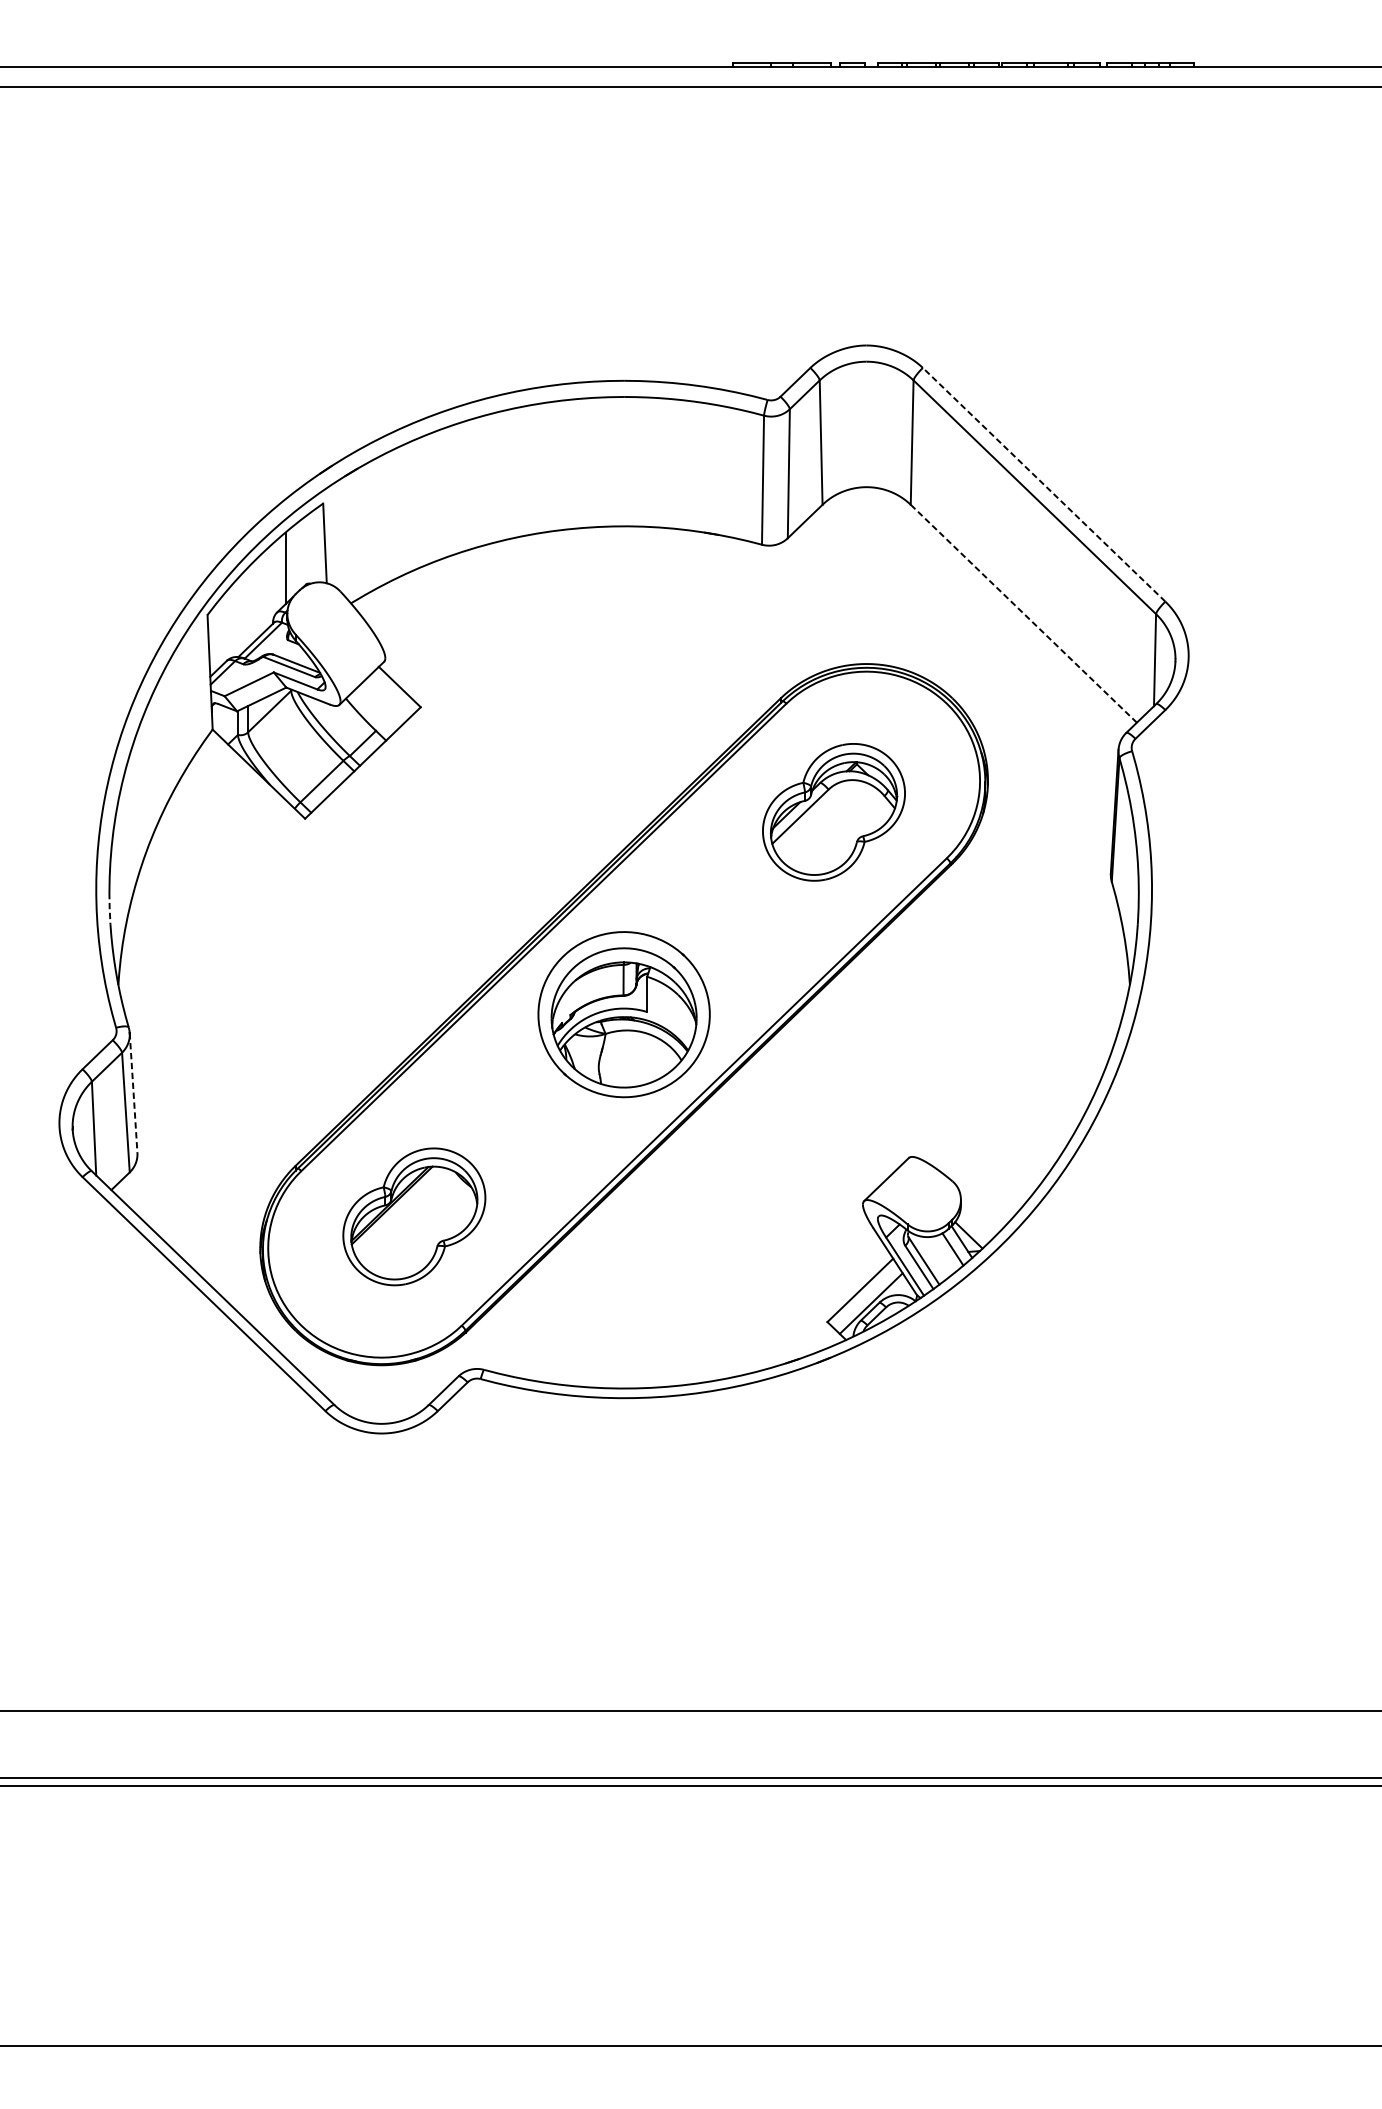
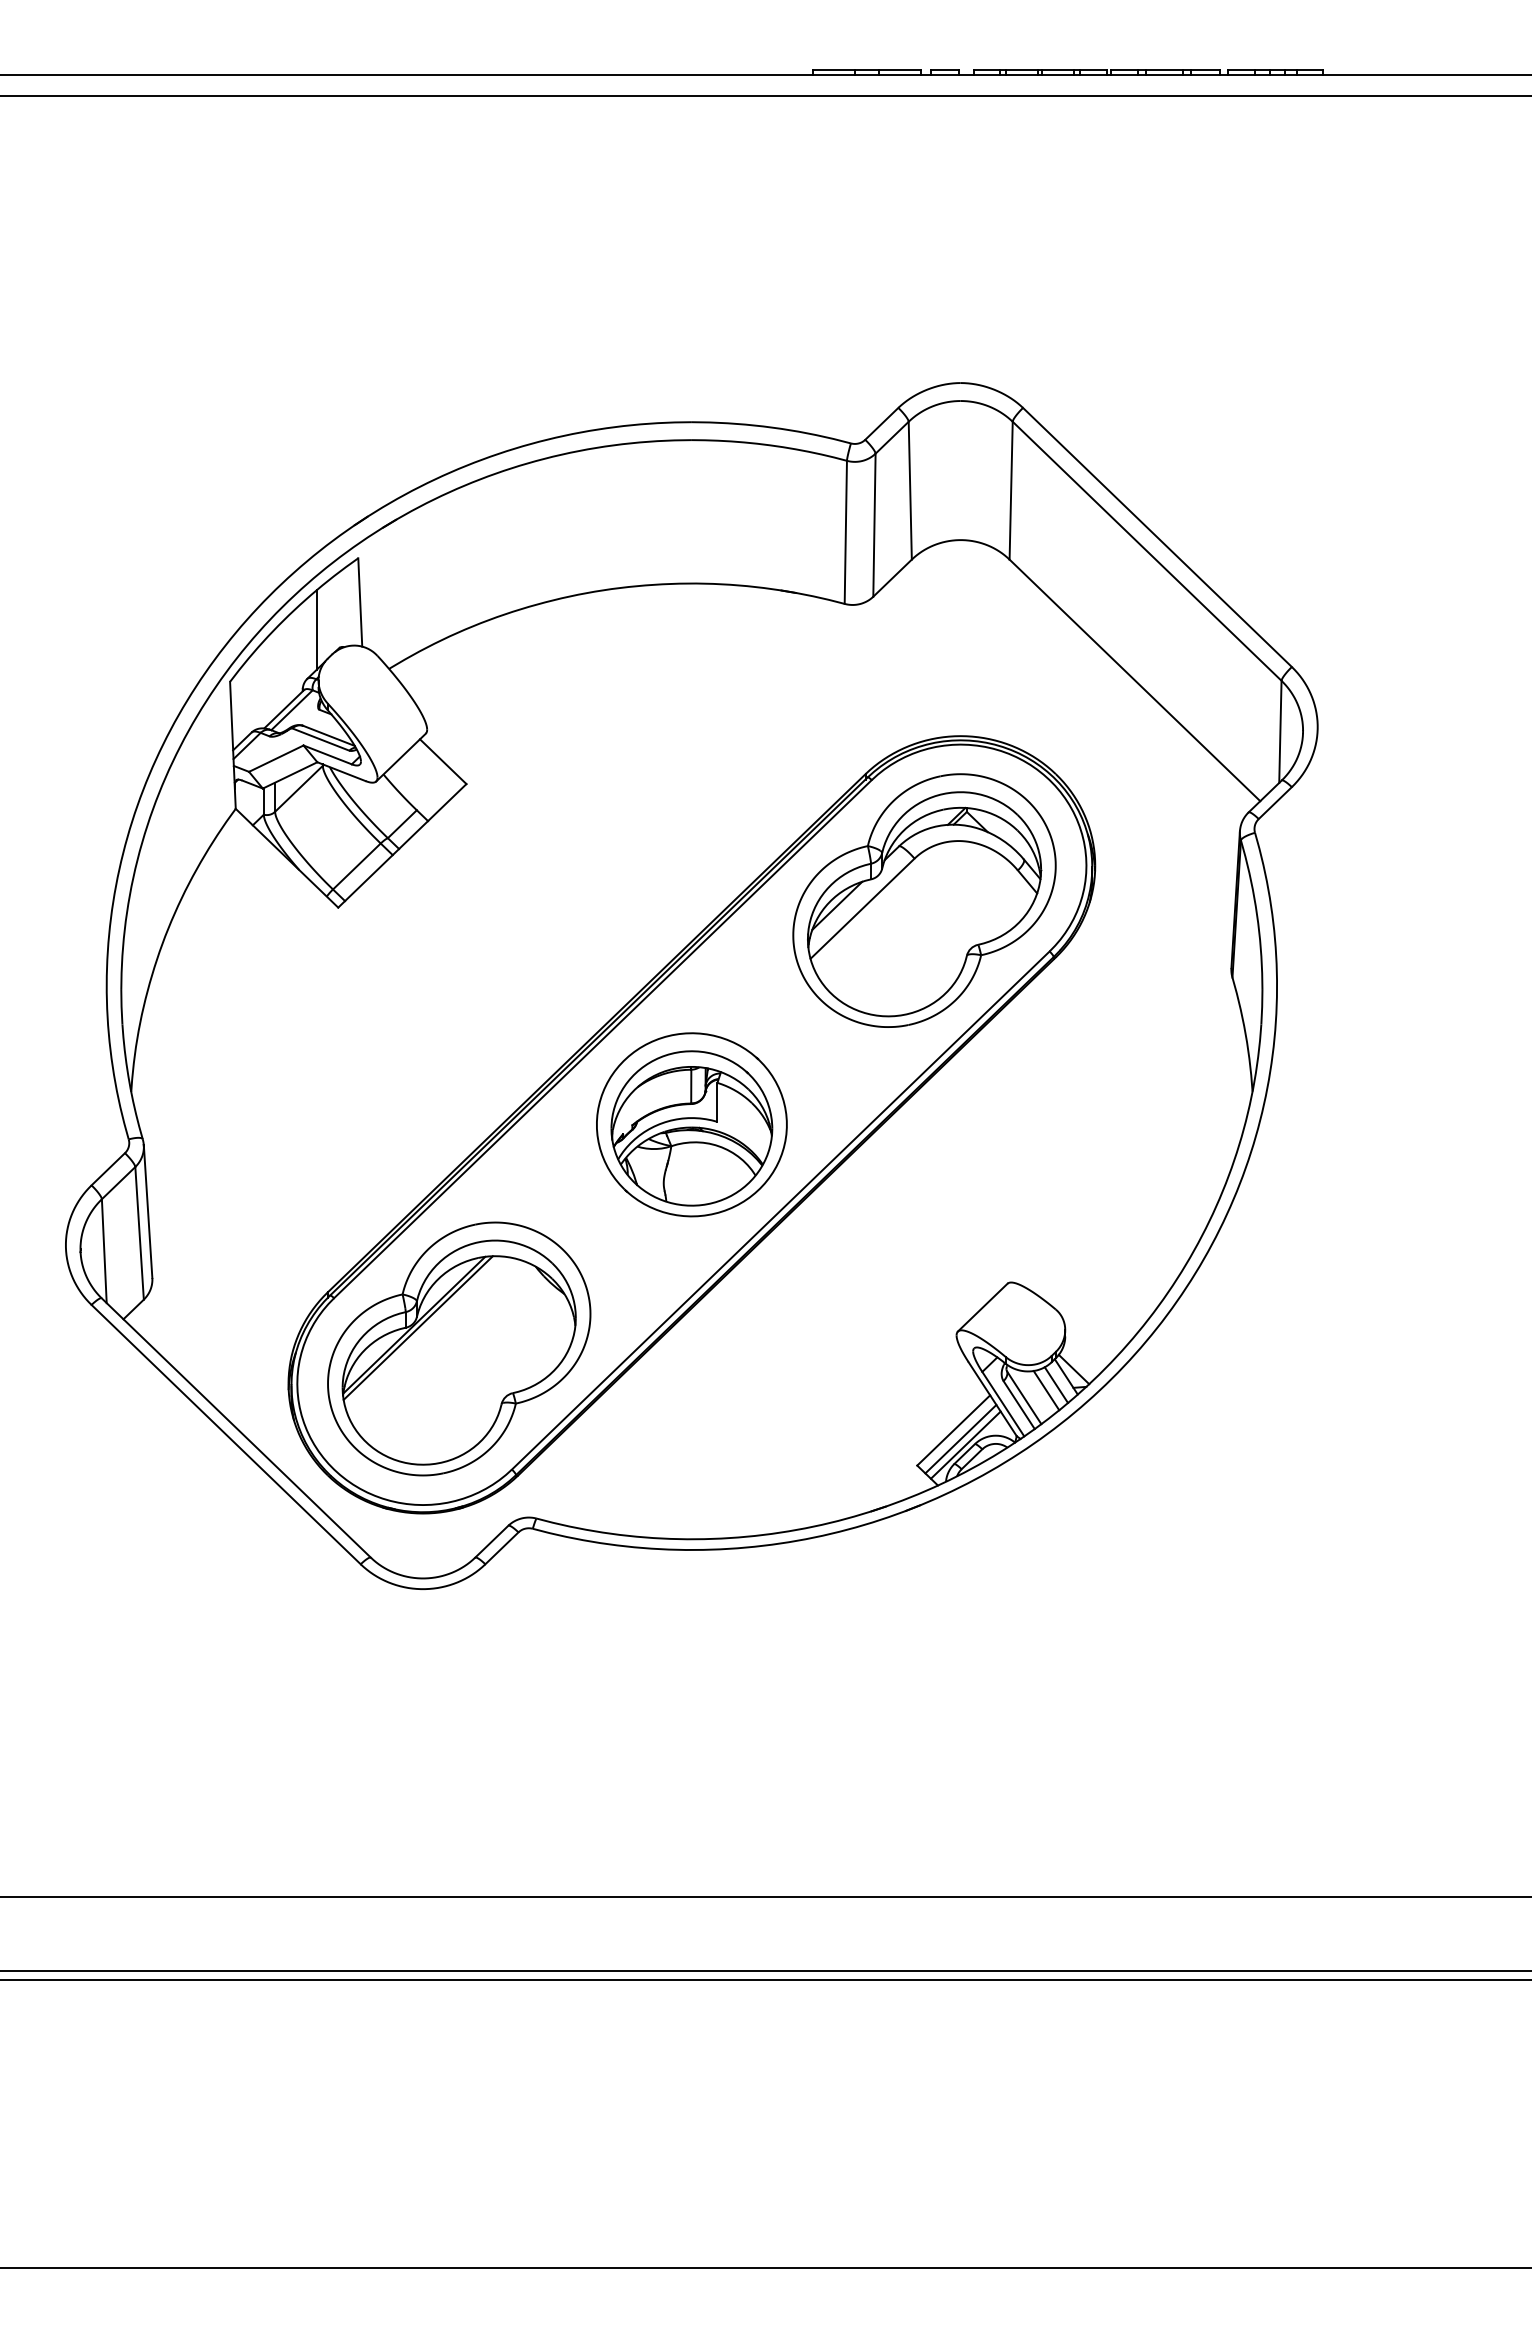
line: (1044, 484) -> (1157, 537), dashed -> solid
line: (1023, 613) -> (1134, 680), dashed -> solid
part: (833, 812) -> (924, 900), size x1.67
line: (109, 907) -> (121, 1006), dashed -> solid
line: (133, 1093) -> (148, 1212), dashed -> solid
part: (414, 1216) -> (459, 1348), size x1.67
line: (944, 1254) -> (1046, 1390), added
line: (866, 1297) -> (960, 1438), added

